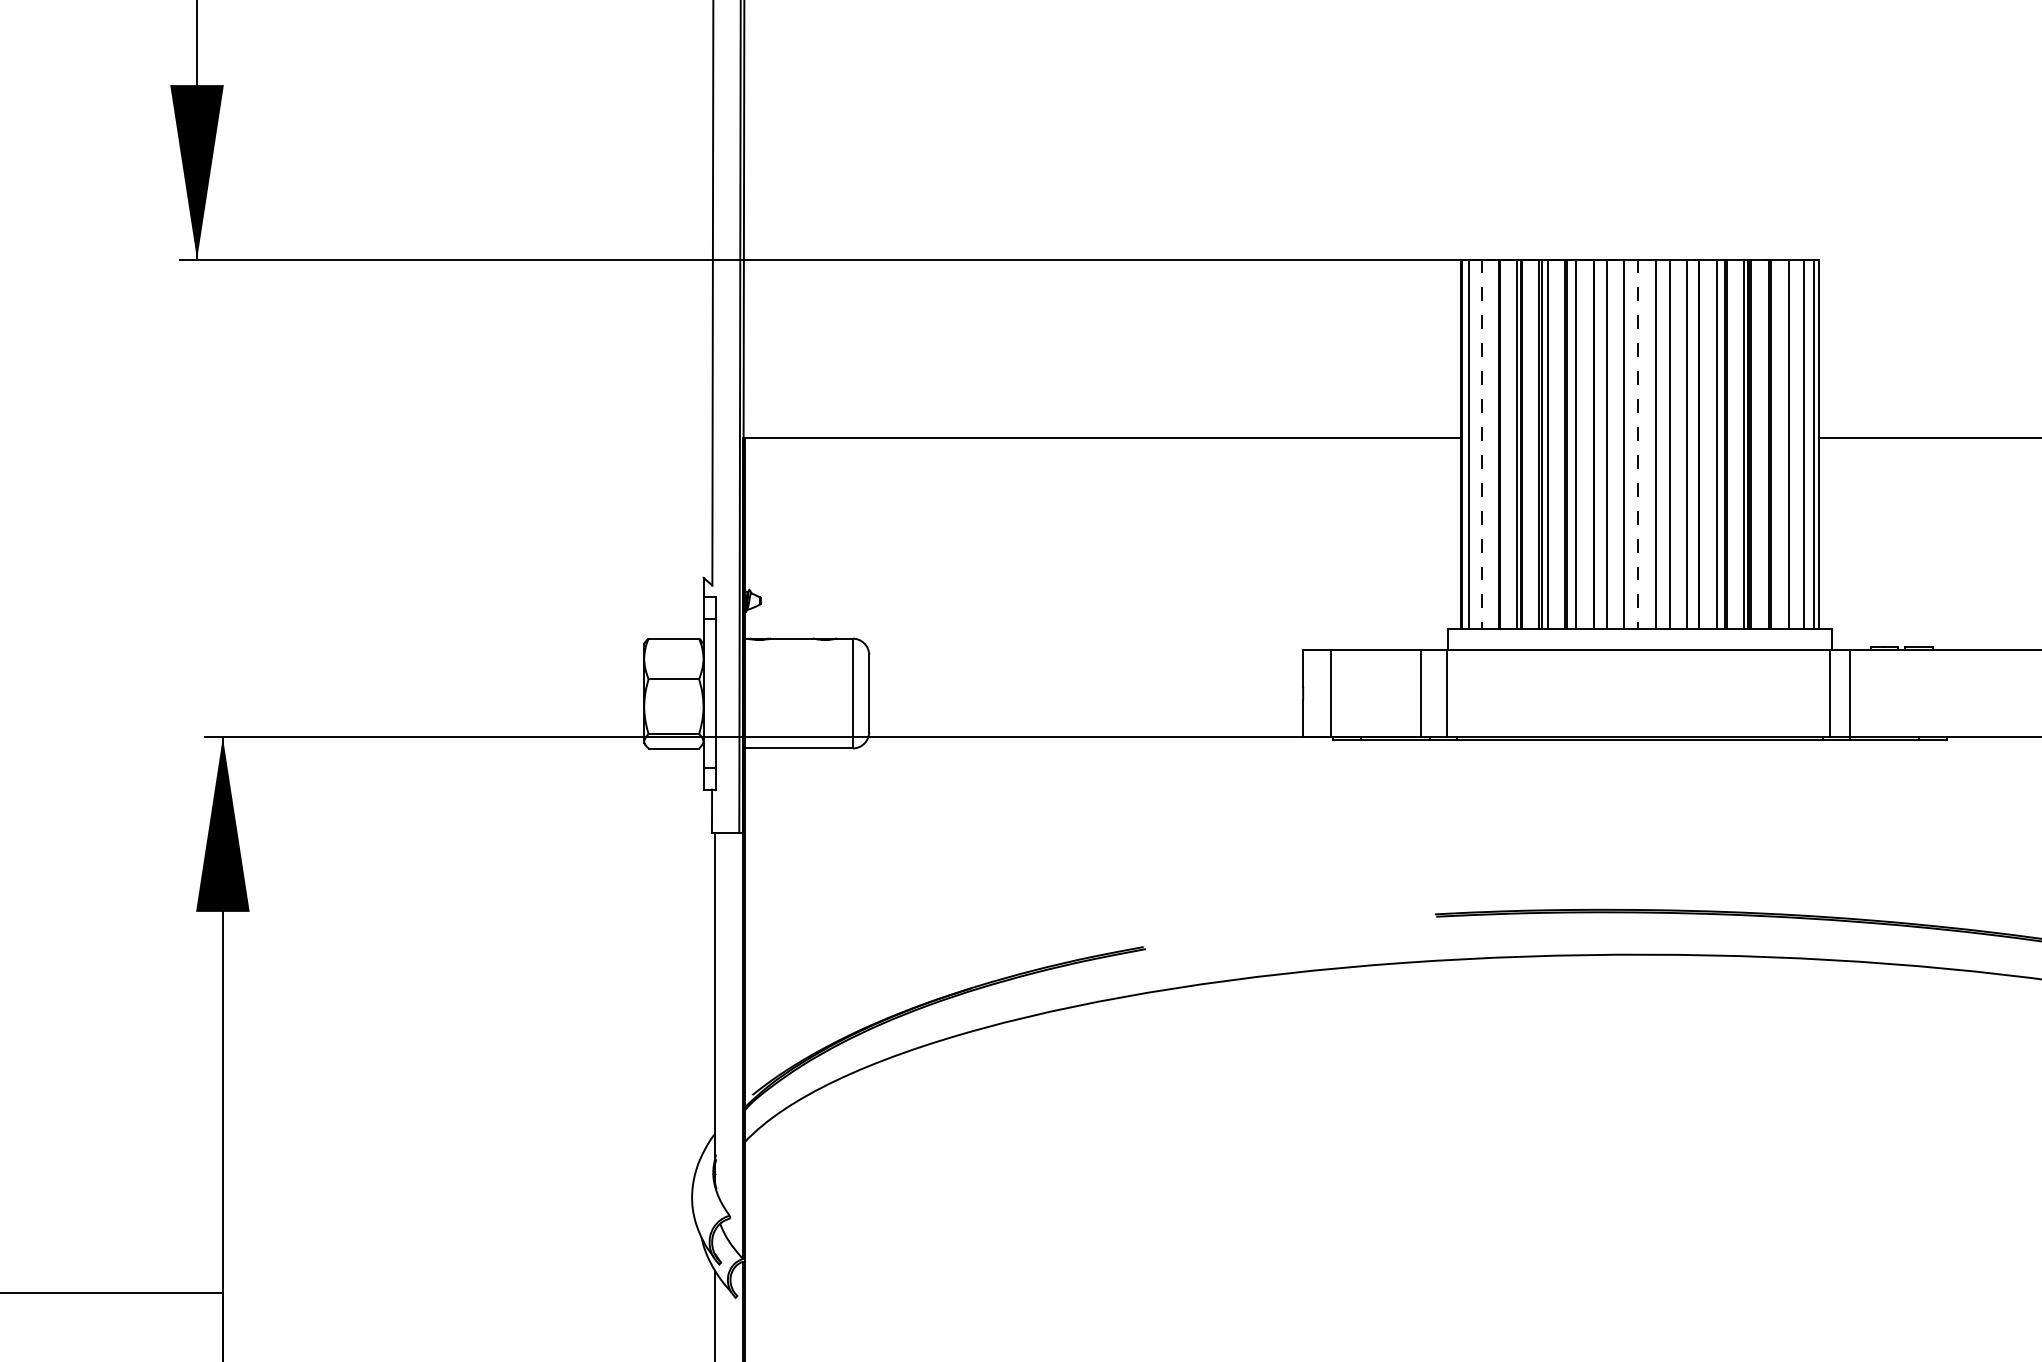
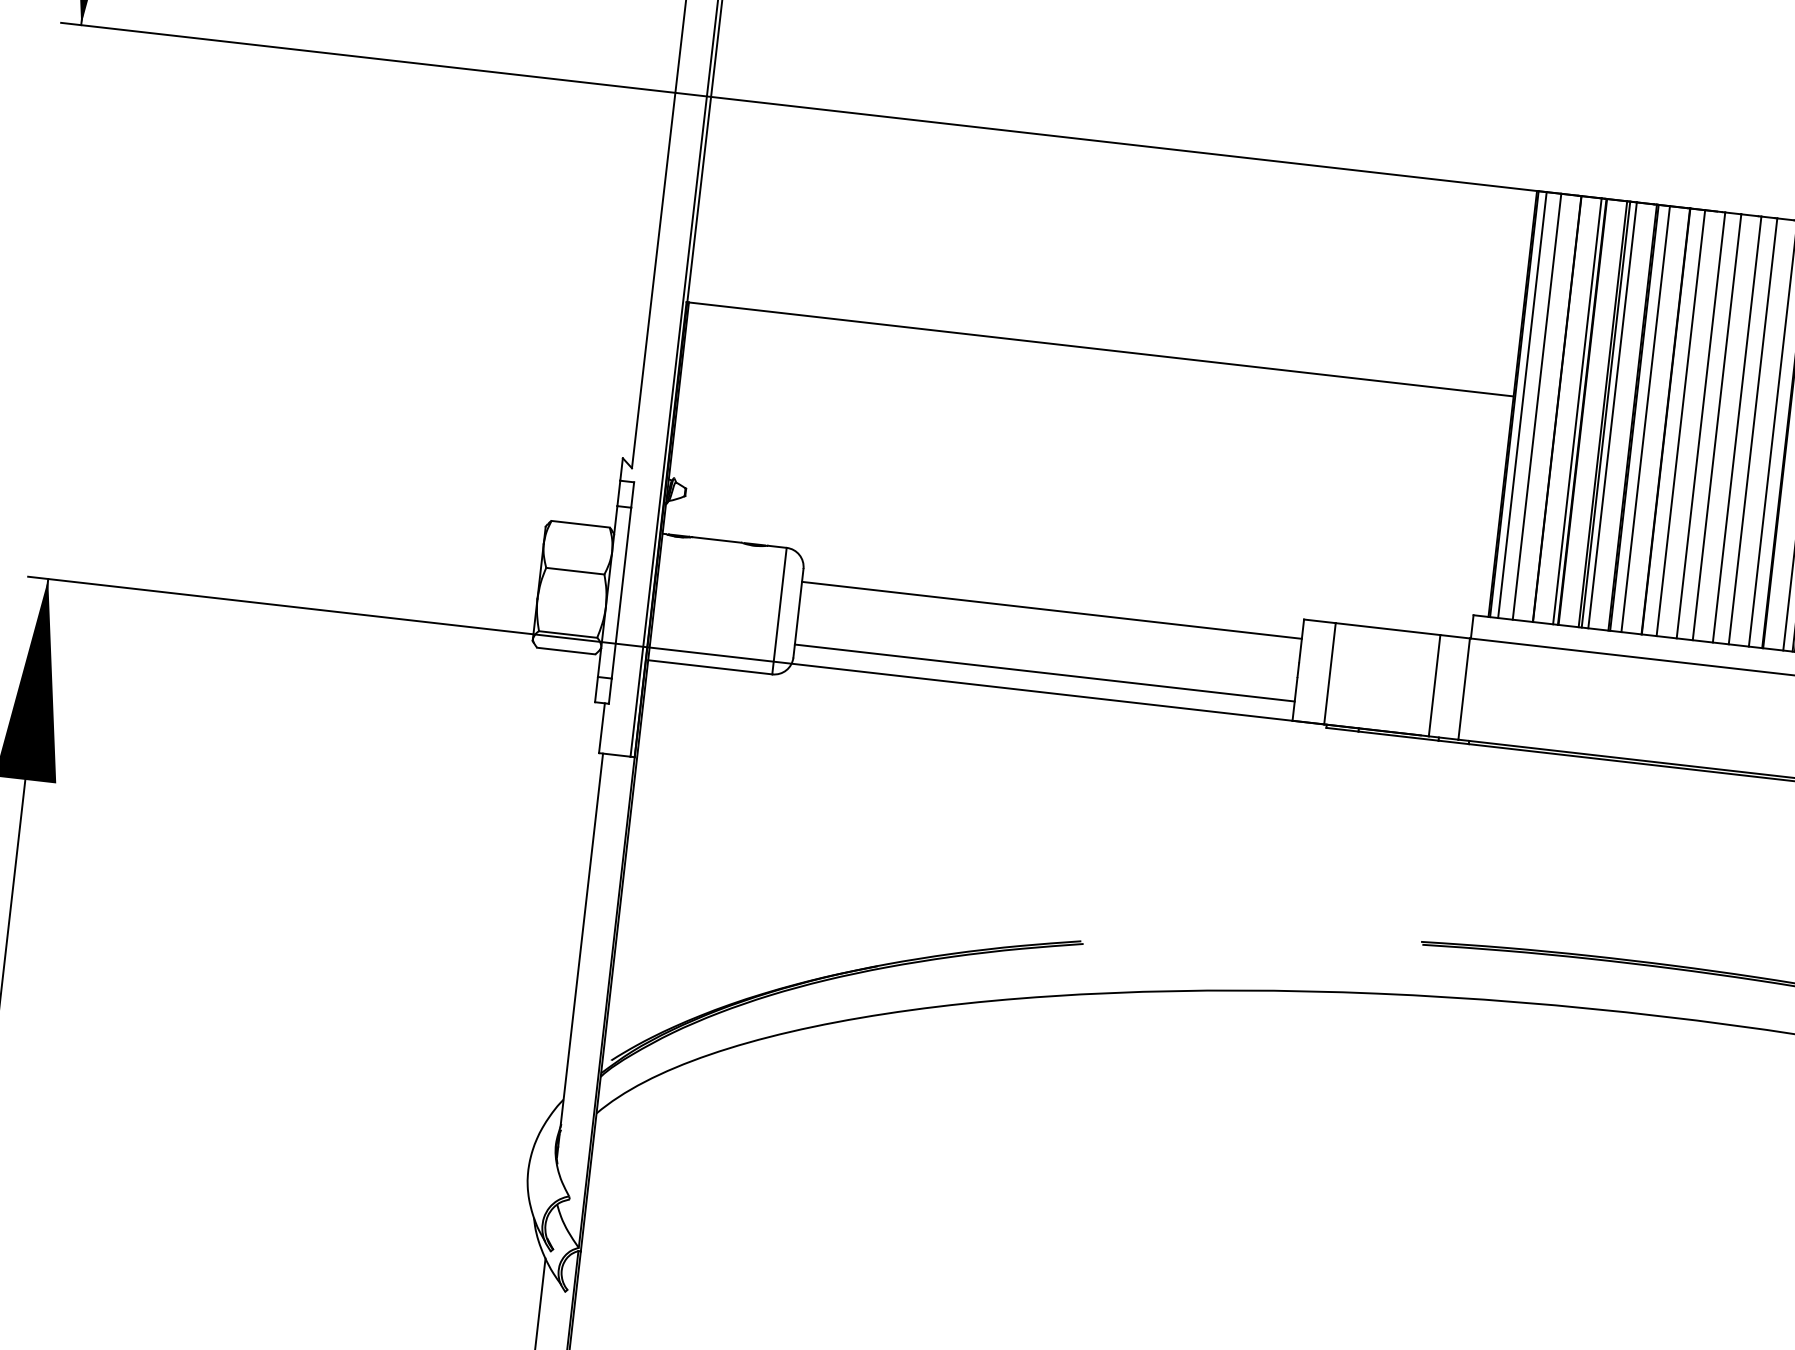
line: (1482, 444) -> (1537, 406), dashed -> solid
line: (1638, 444) -> (1717, 427), dashed -> solid
line: (1086, 666) -> (1052, 610), added
line: (1086, 720) -> (1045, 672), added

